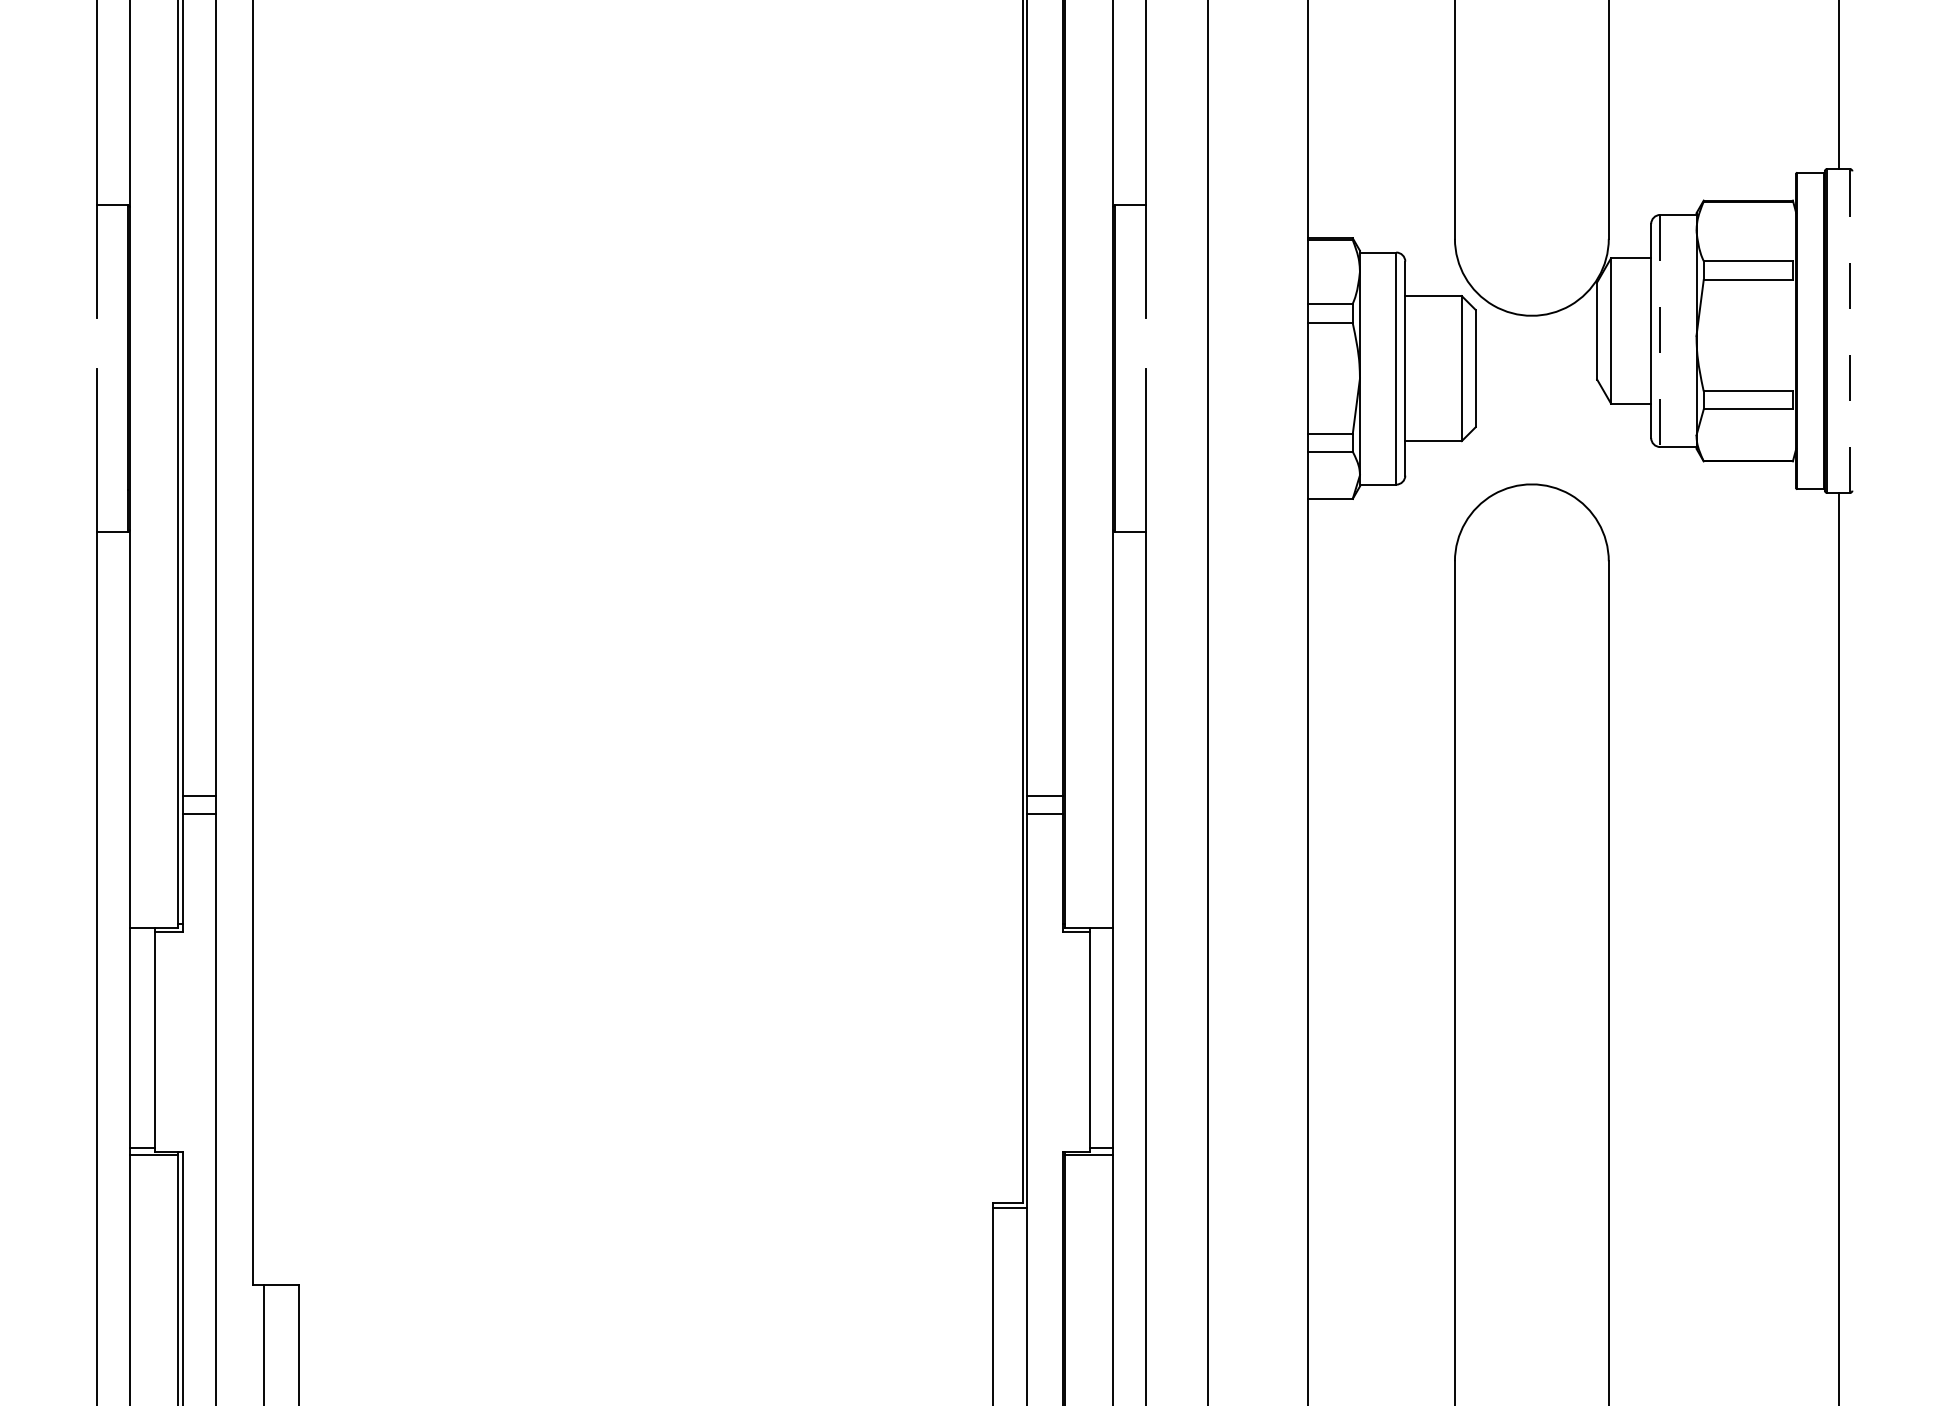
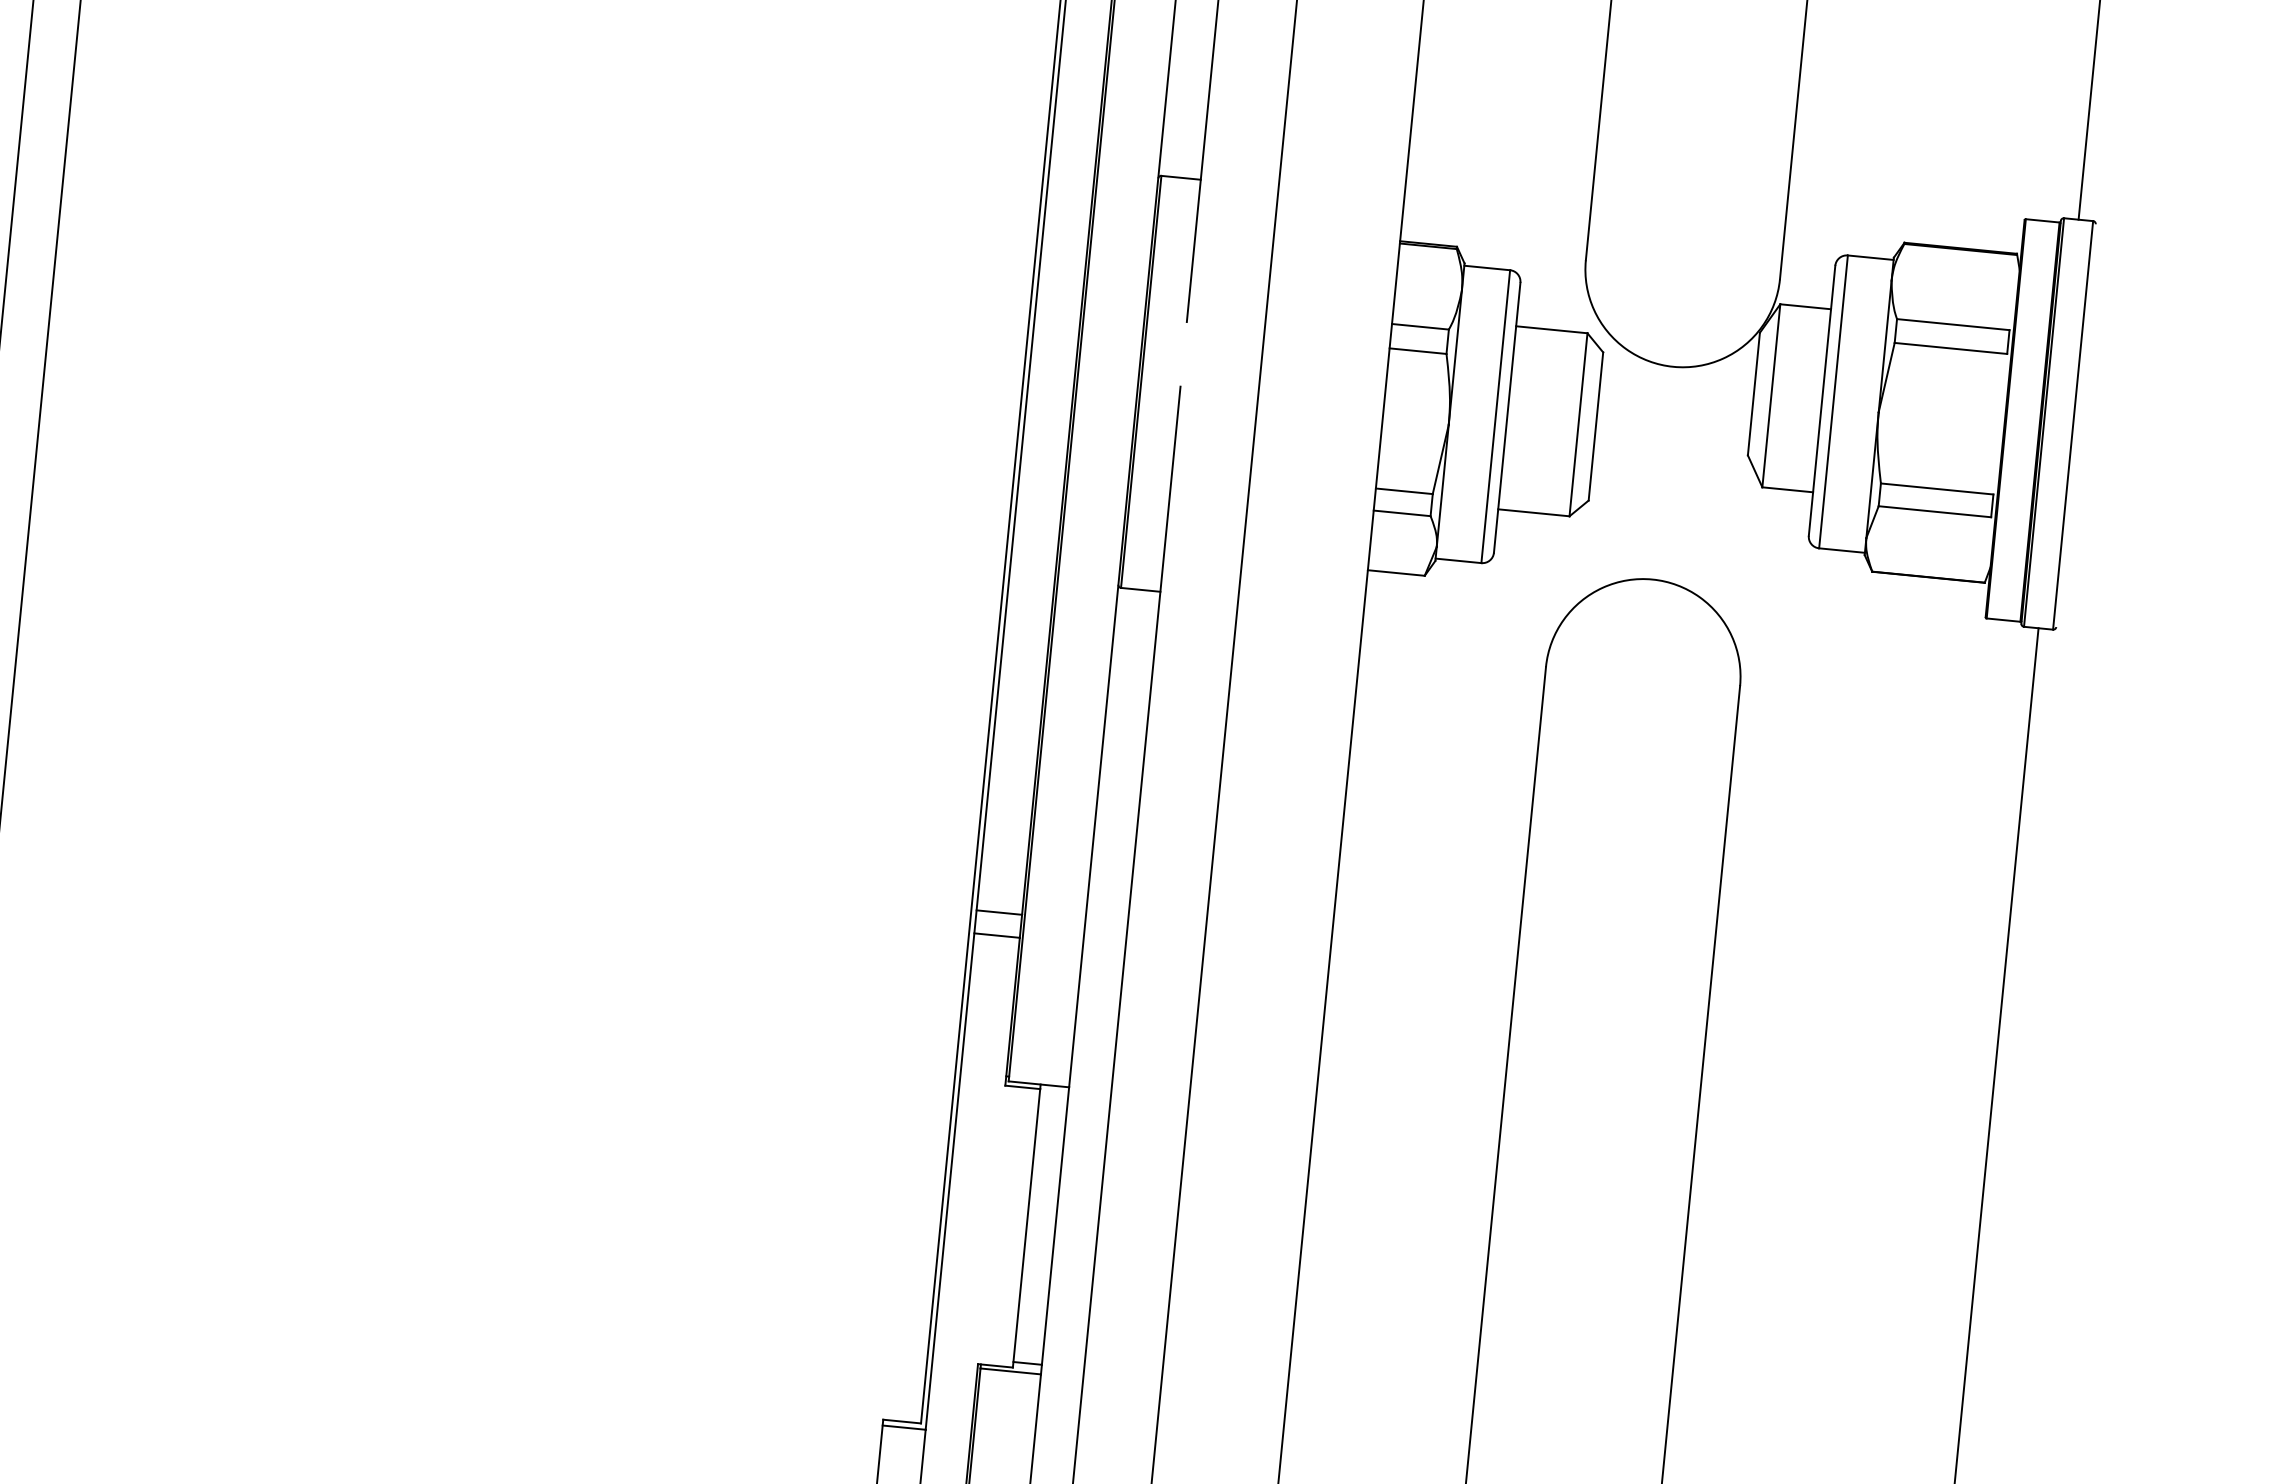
line: (1660, 331) -> (1833, 402), dashed -> solid
line: (1850, 331) -> (2073, 426), dashed -> solid

